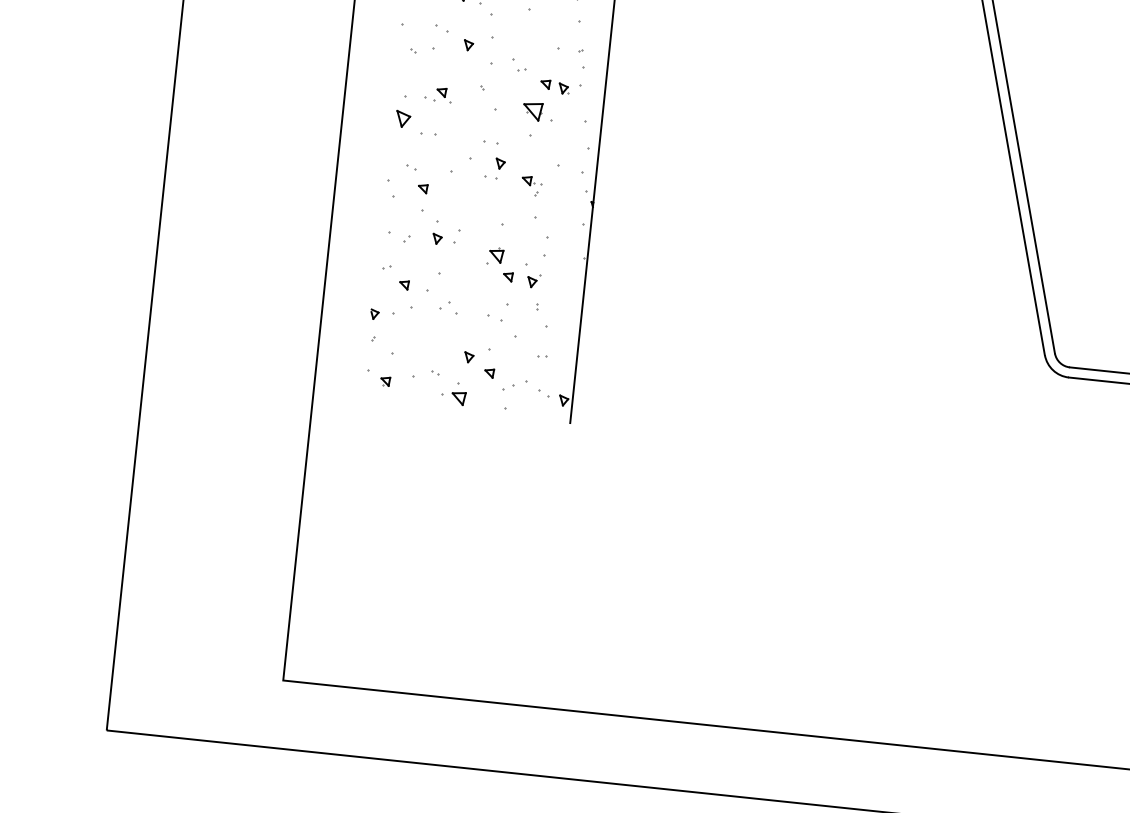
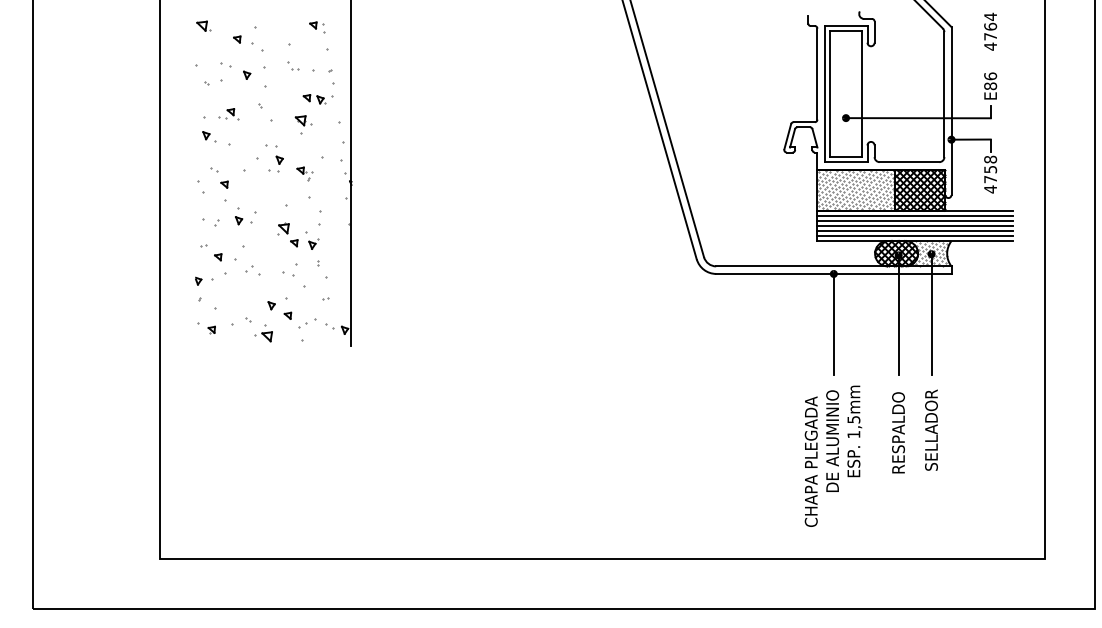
part: (519, 64) -> (293, 65), moved
part: (537, 119) -> (303, 124), size x0.71
part: (409, 122) -> (209, 136), size x0.62

